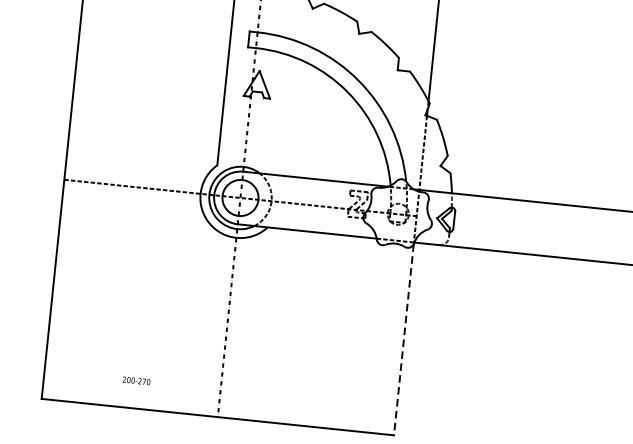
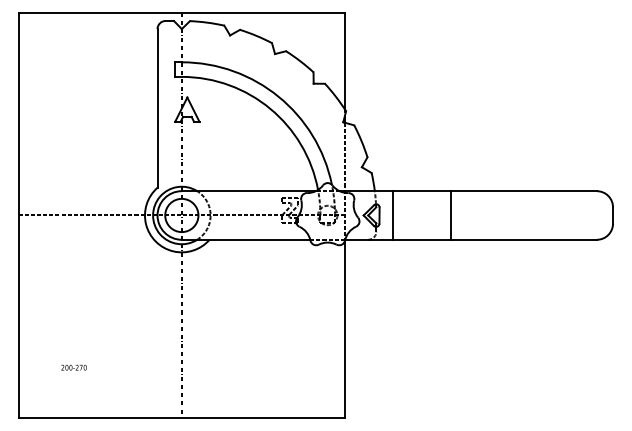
line: (468, 221) -> (392, 215), added
line: (531, 228) -> (450, 215), added
line: (403, 340) -> (344, 330), dashed -> solid
text: (135, 380) -> (73, 367), moved

